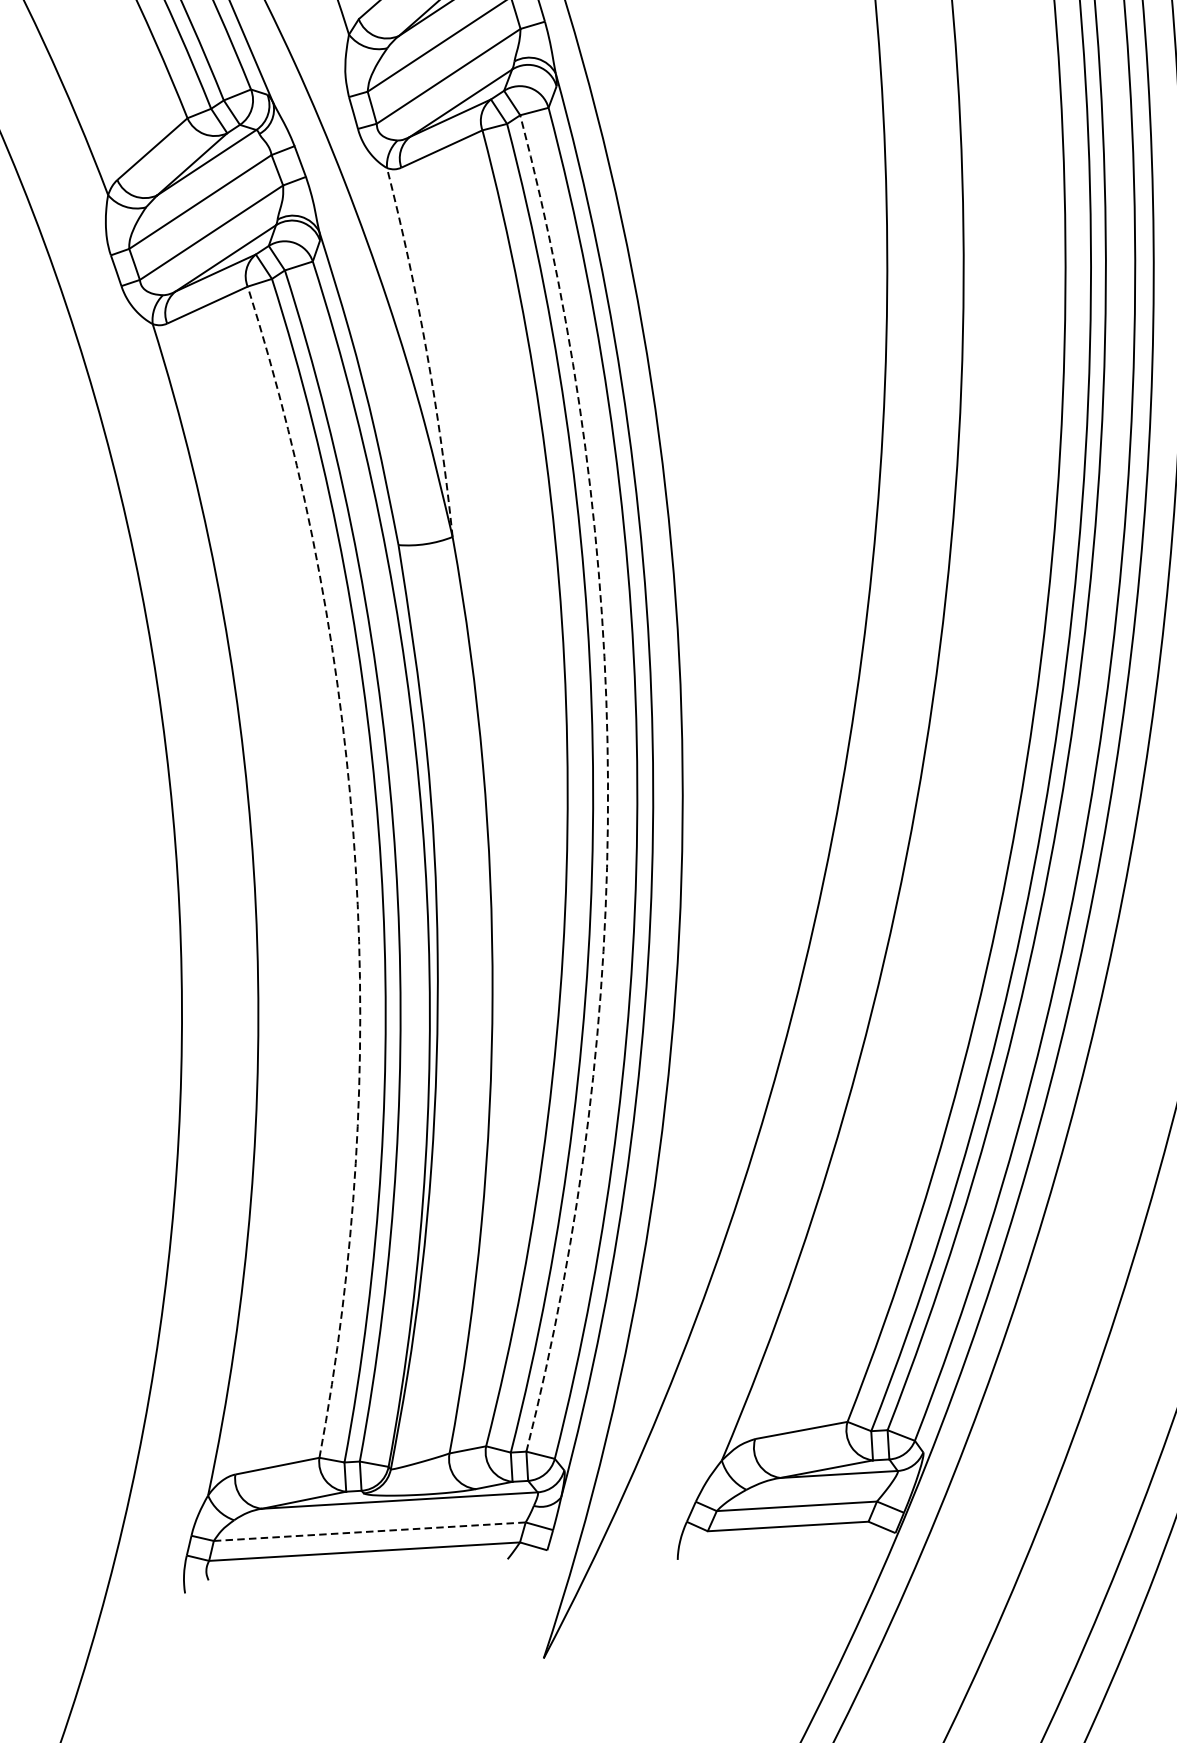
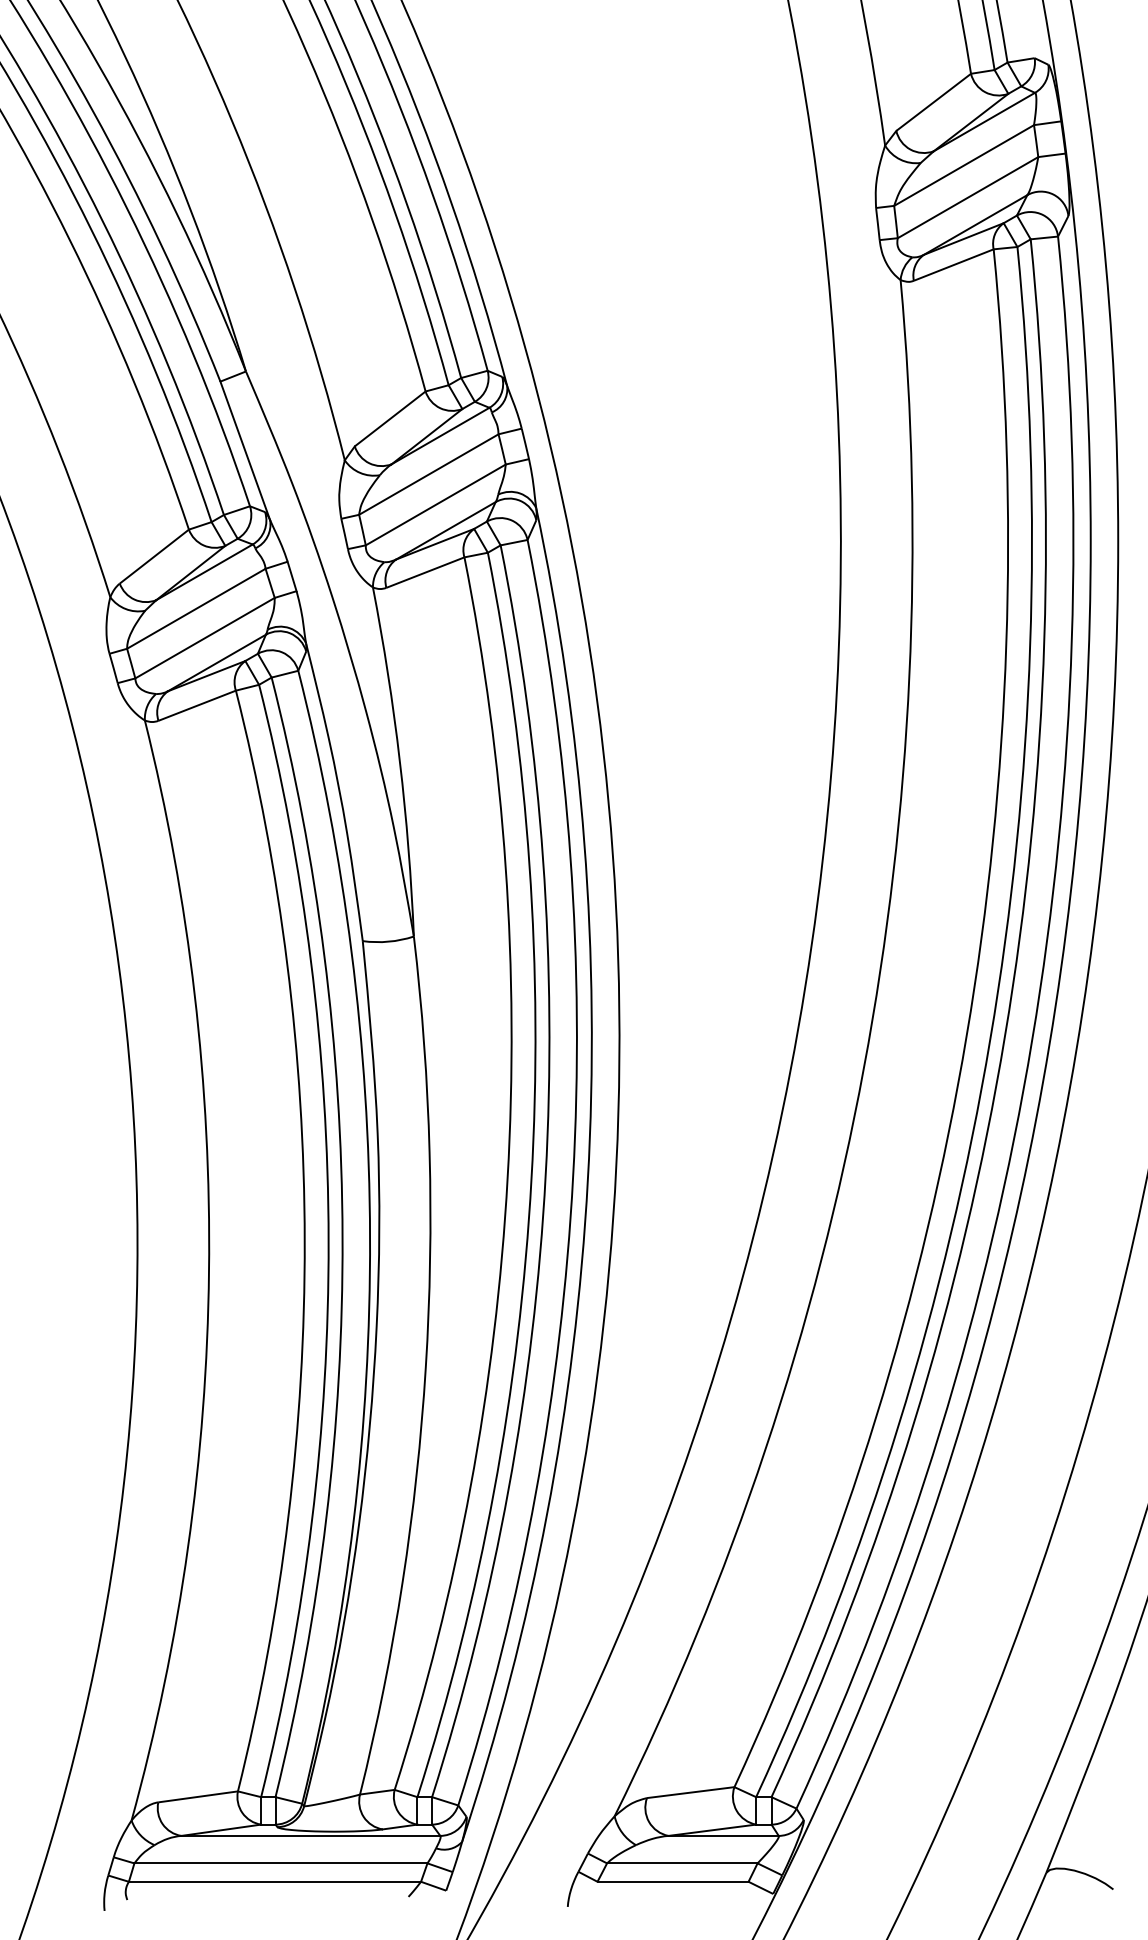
arc: (426, 351) -> (399, 761), dashed -> solid
arc: (607, 782) -> (545, 1175), dashed -> solid
arc: (355, 867) -> (304, 1240), dashed -> solid
line: (369, 1531) -> (280, 1863), dashed -> solid

